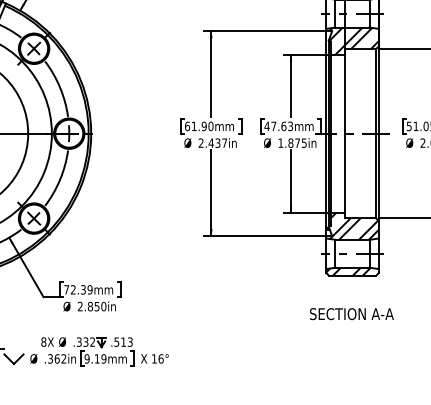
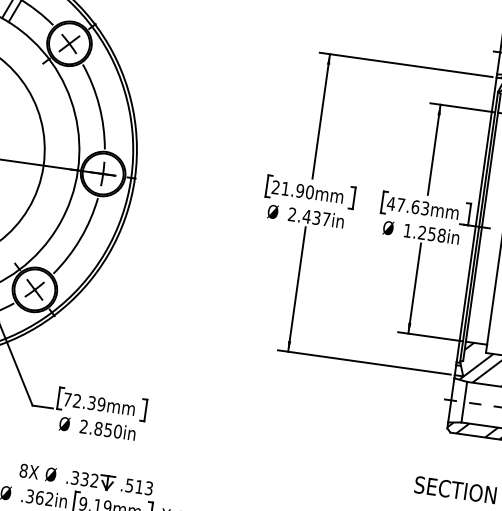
text: (187, 126) -> (275, 187), 61.90mm -> 21.90mm
text: (297, 142) -> (431, 233), 1.875in -> 1.258in

